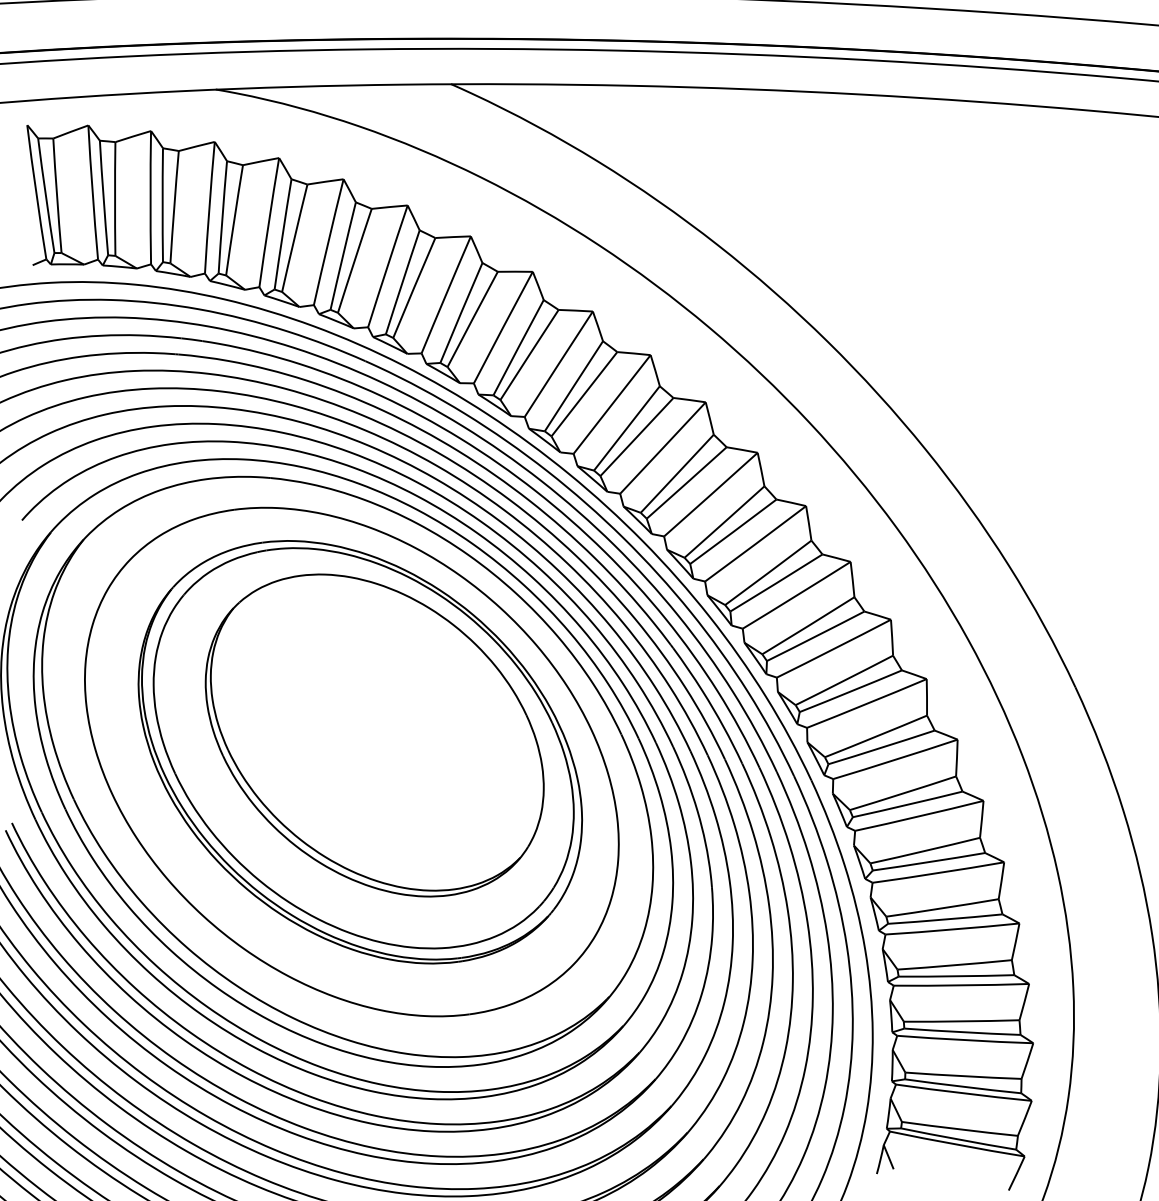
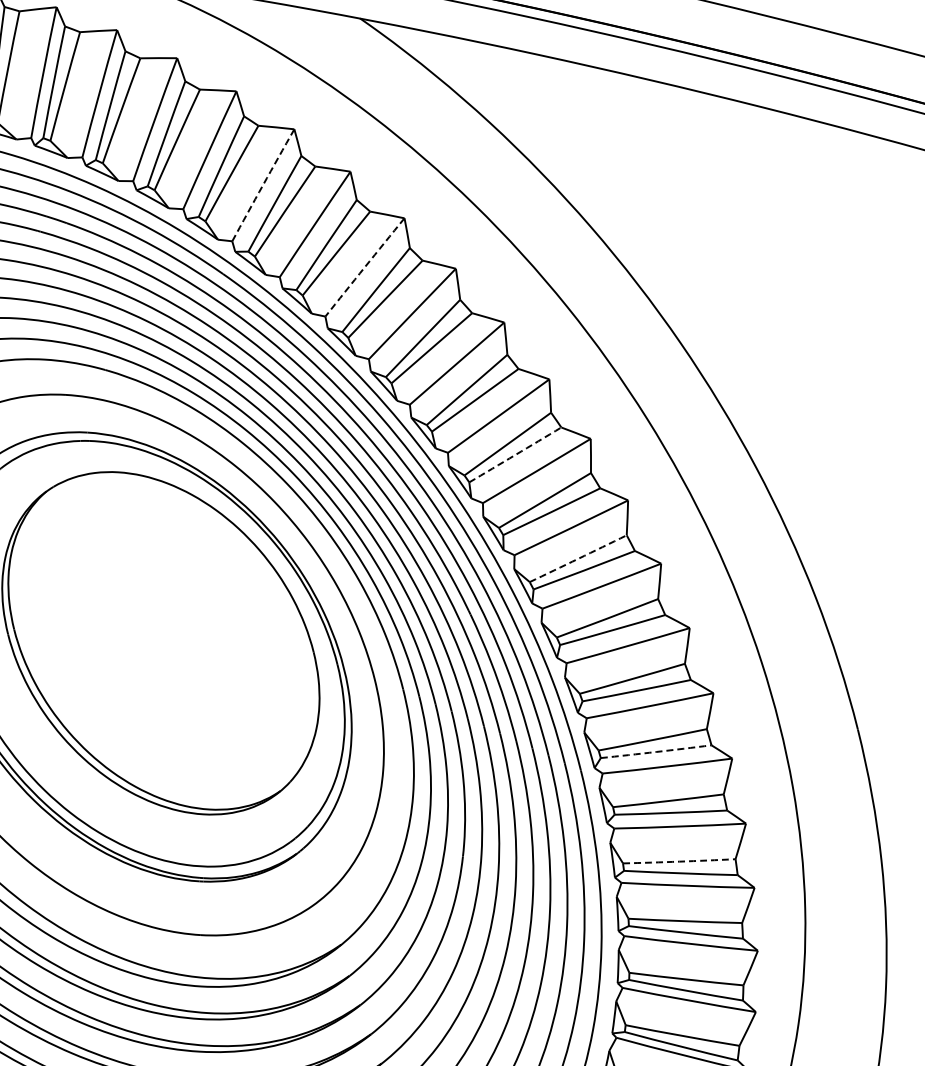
arc: (387, 266) -> (262, 185), solid -> dashed
arc: (503, 327) -> (365, 267), solid -> dashed
arc: (686, 483) -> (515, 455), solid -> dashed
arc: (768, 572) -> (578, 558), solid -> dashed
arc: (881, 747) -> (656, 751), solid -> dashed
arc: (925, 850) -> (679, 861), solid -> dashed

